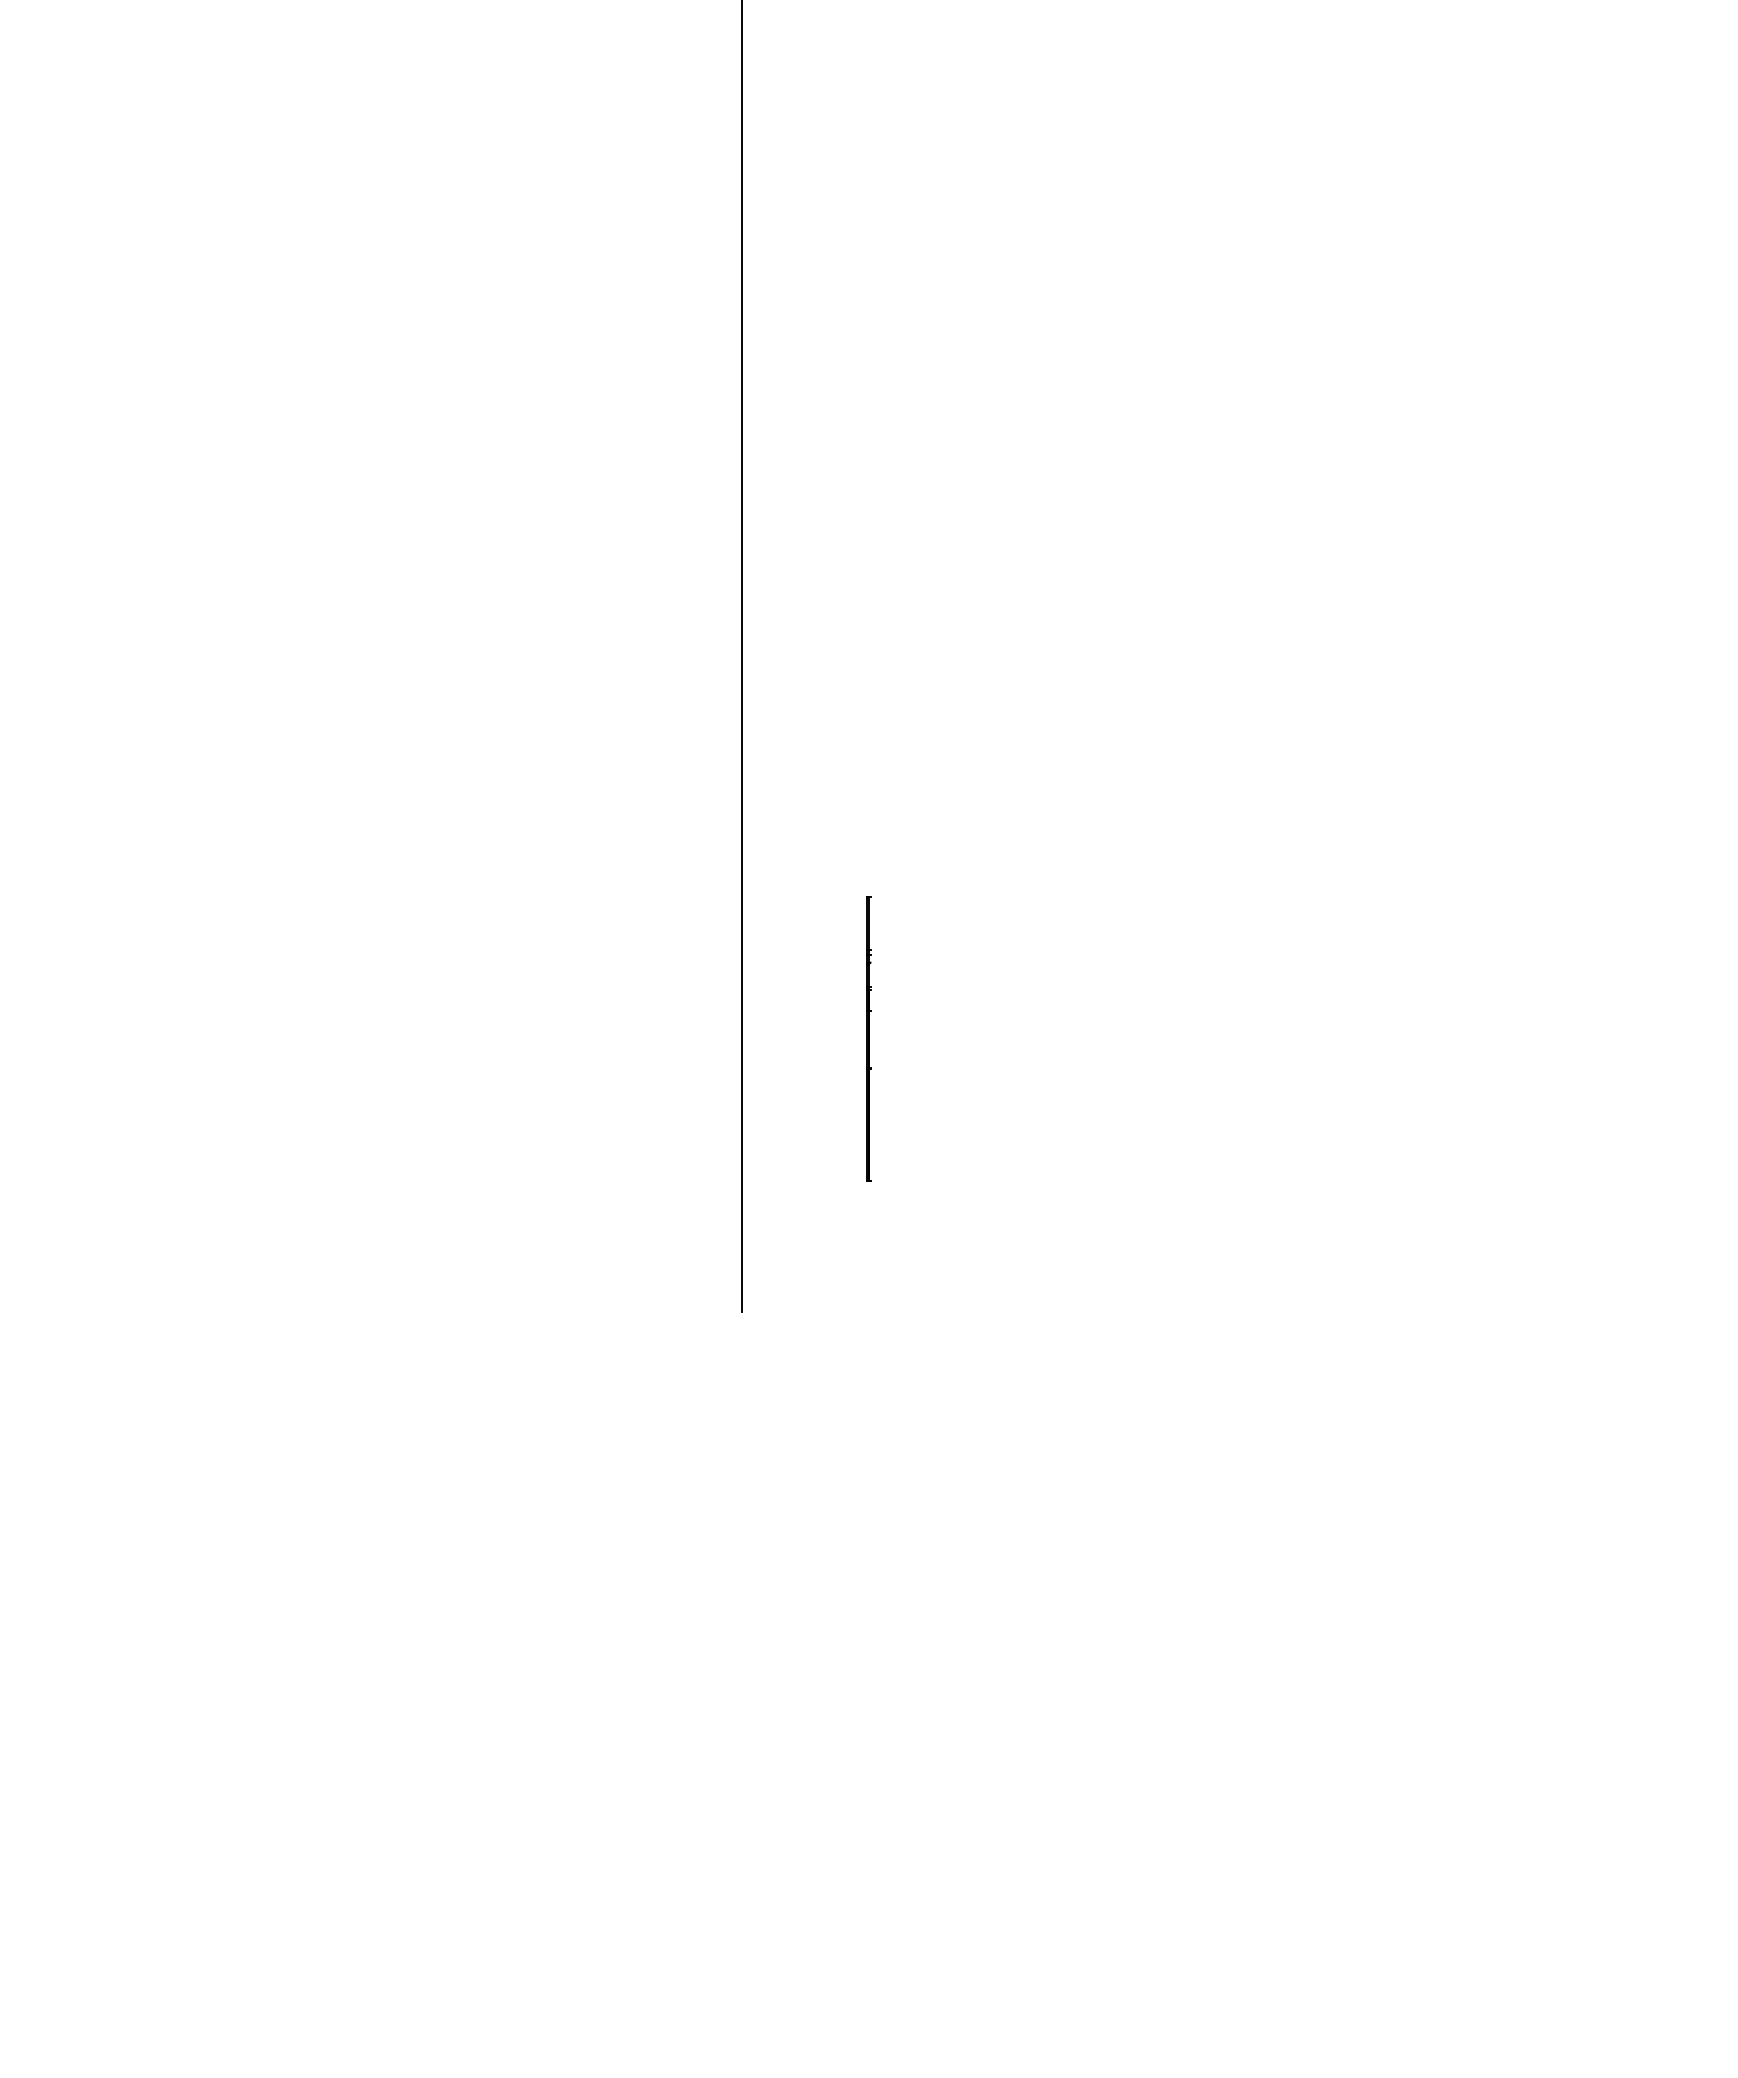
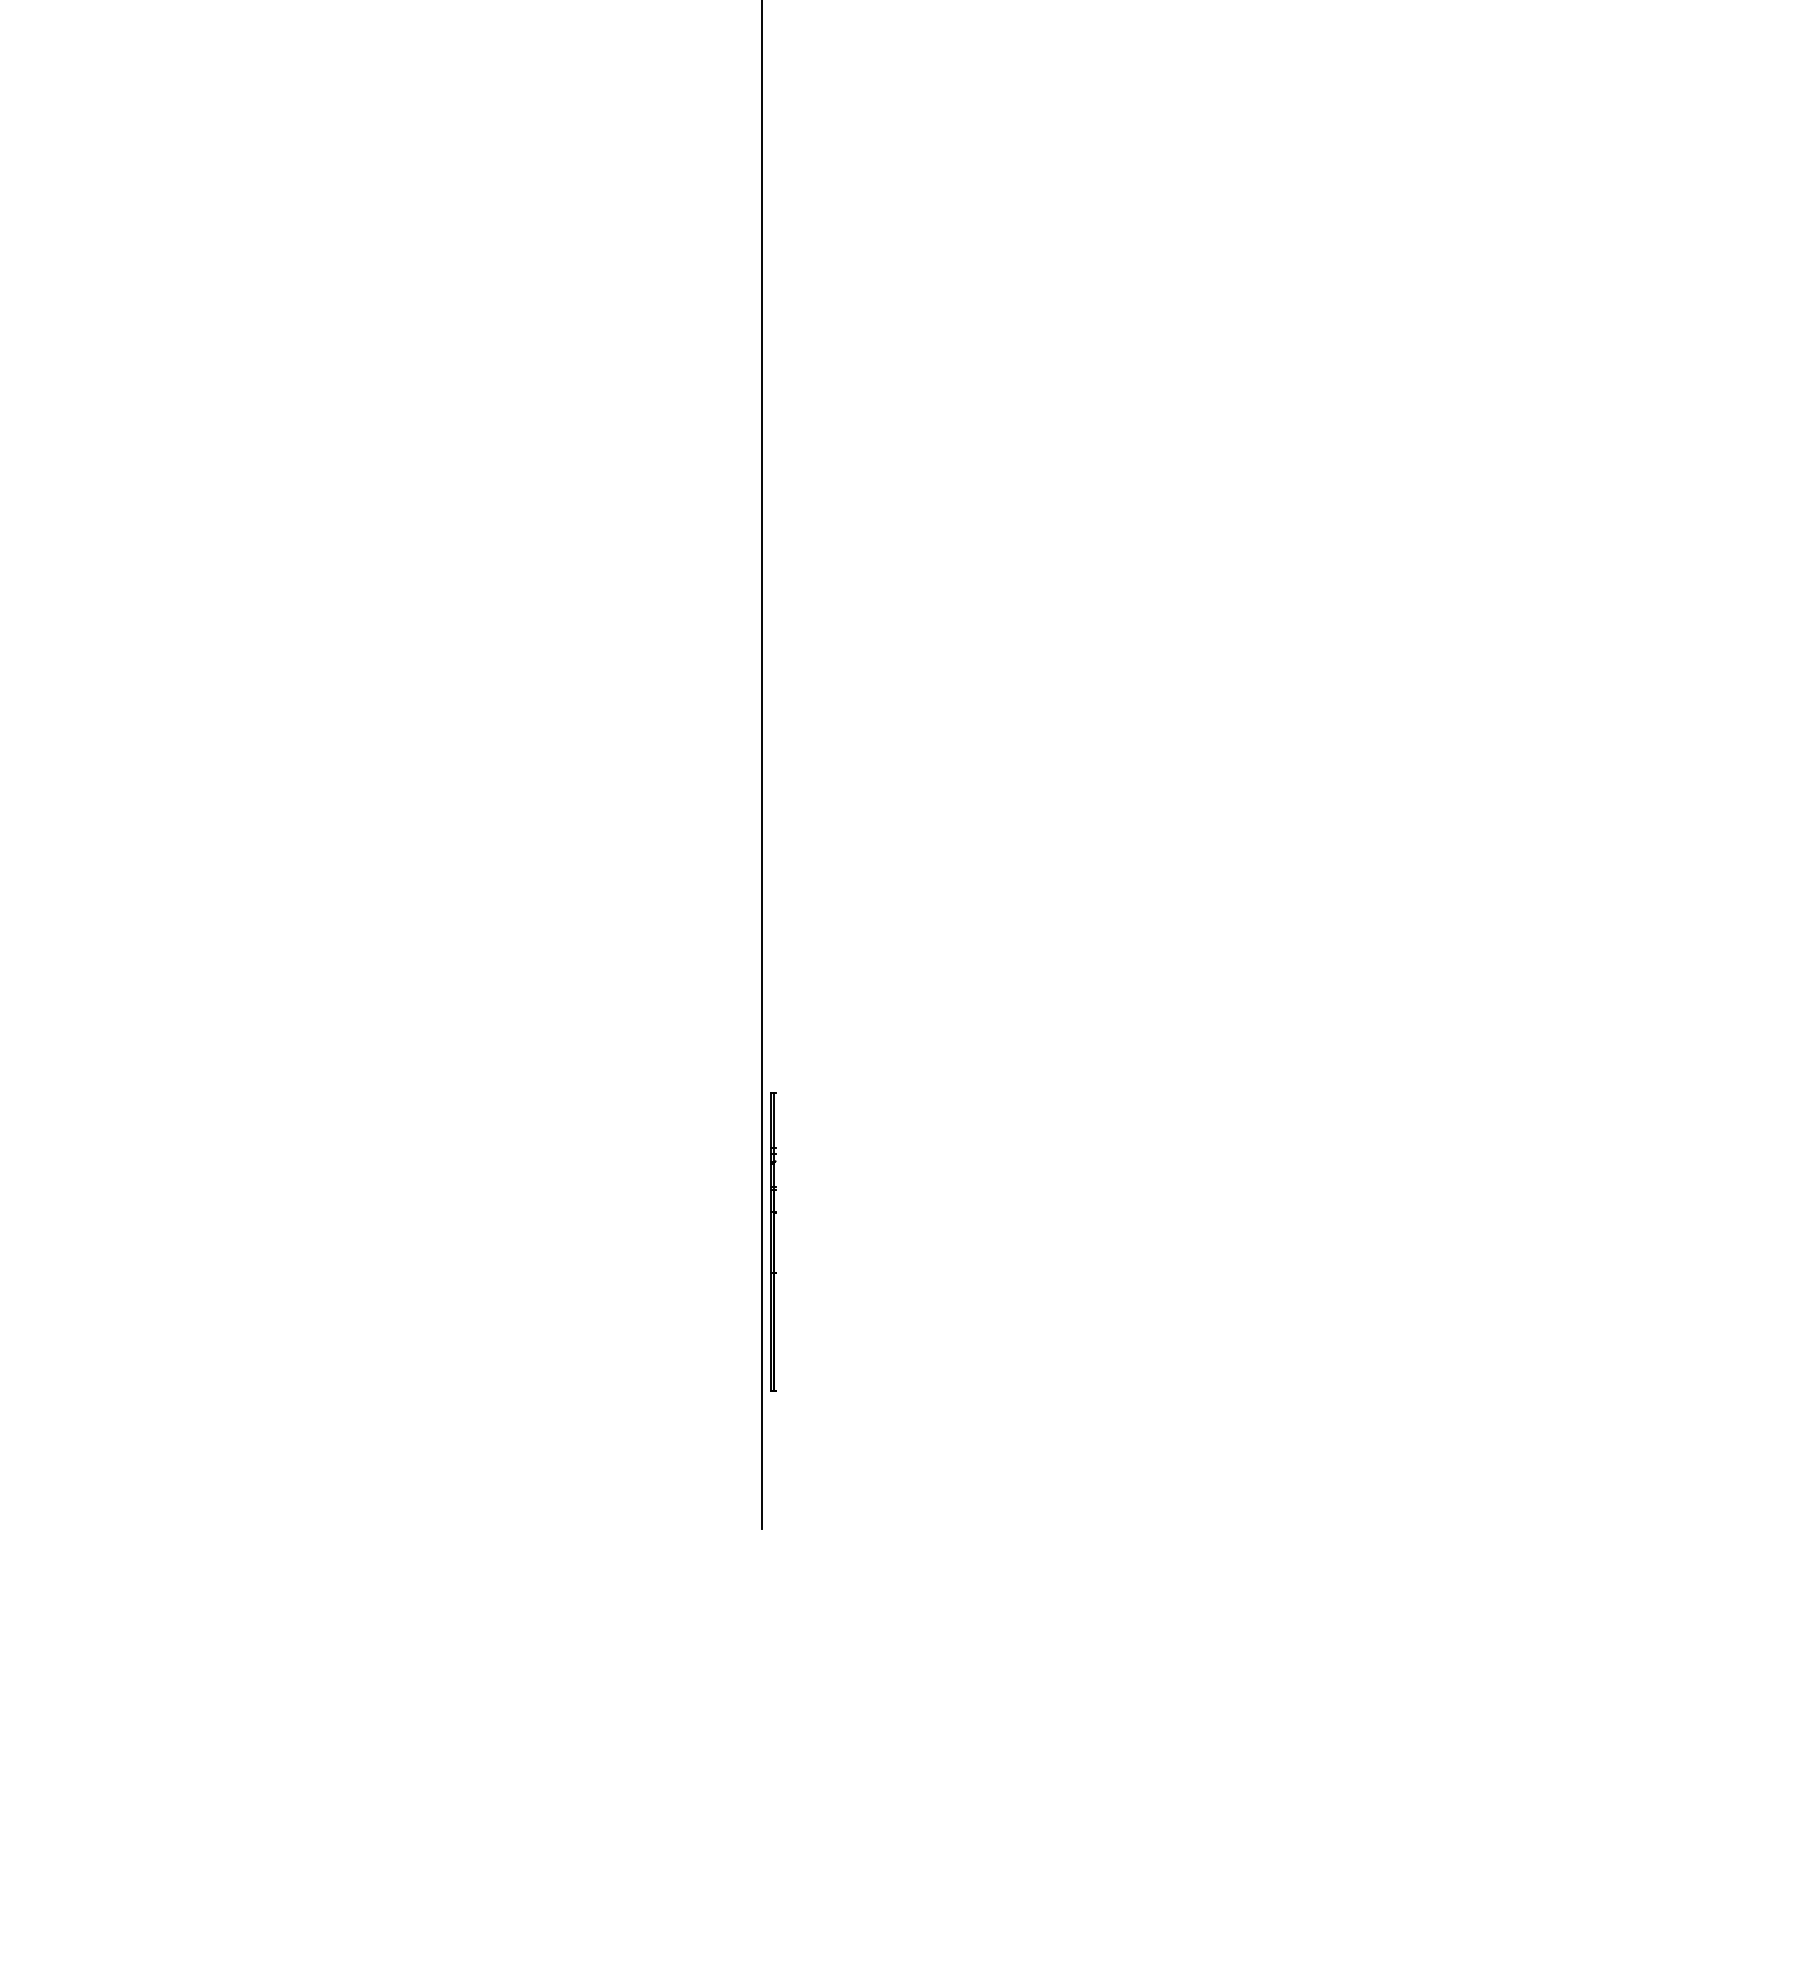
part: (868, 1038) -> (773, 1241), moved

